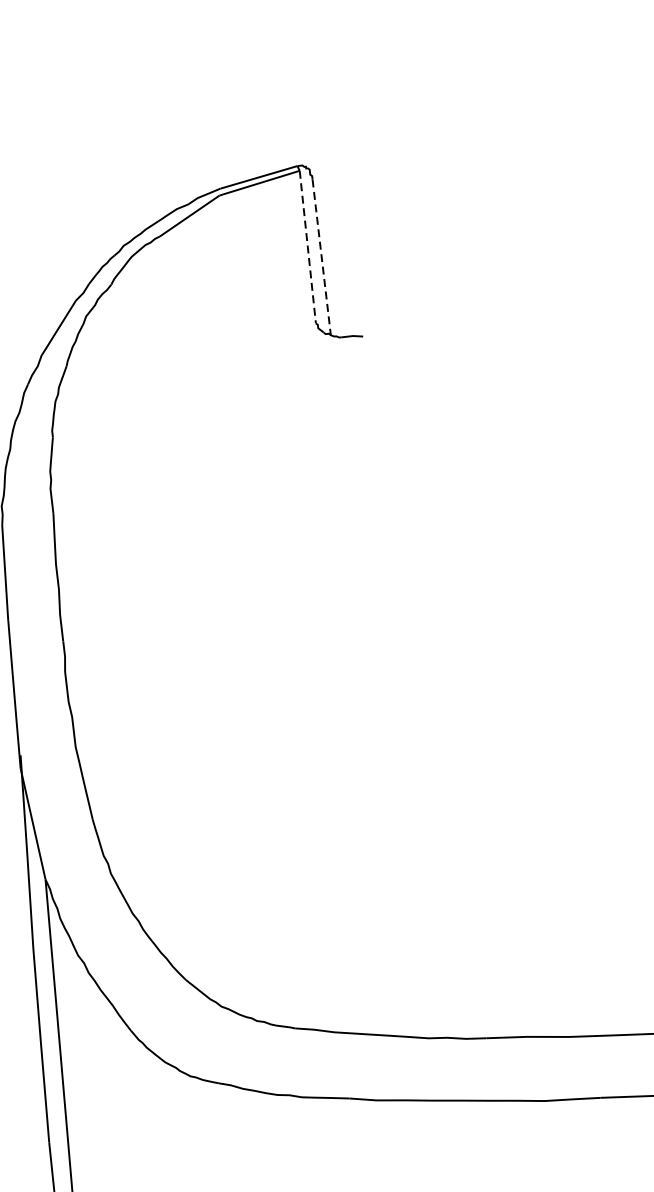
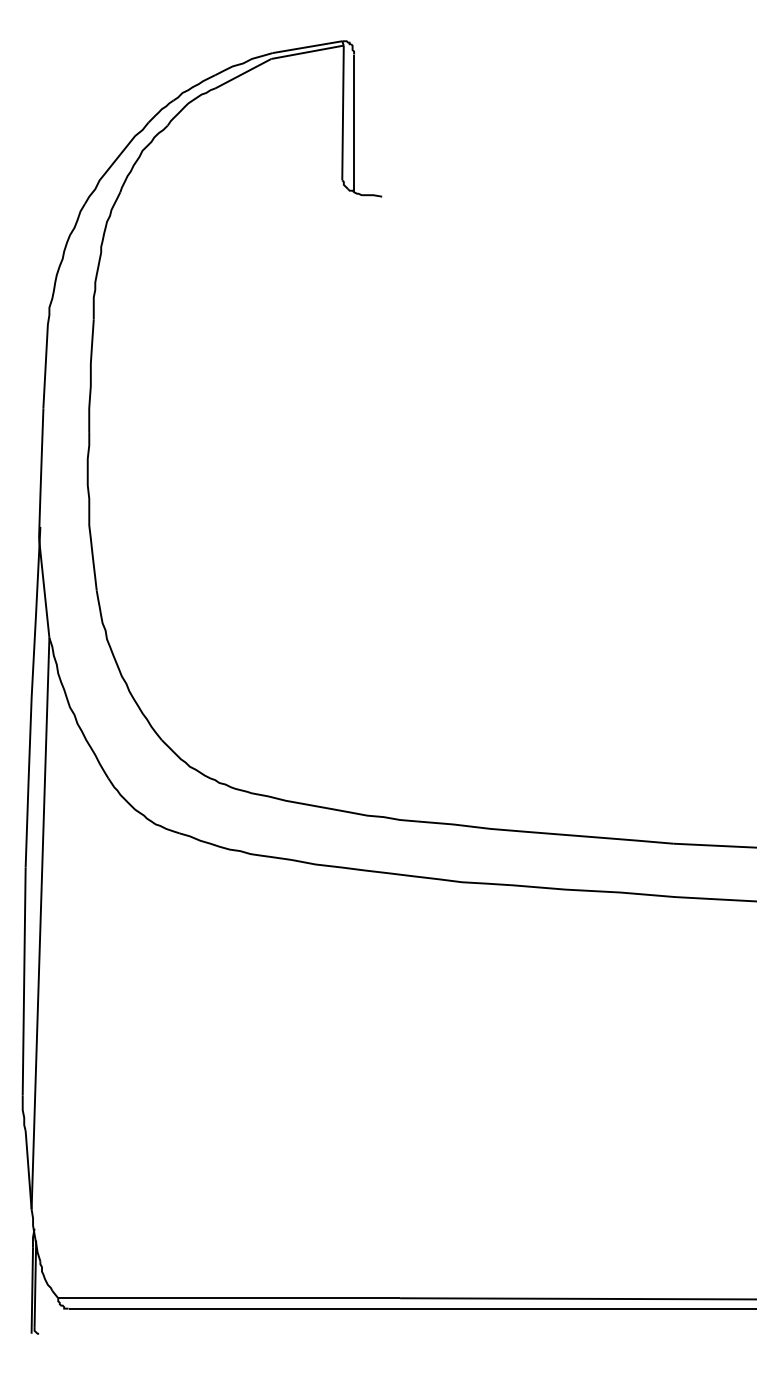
line: (308, 247) -> (343, 113), dashed -> solid
line: (322, 257) -> (354, 123), dashed -> solid

